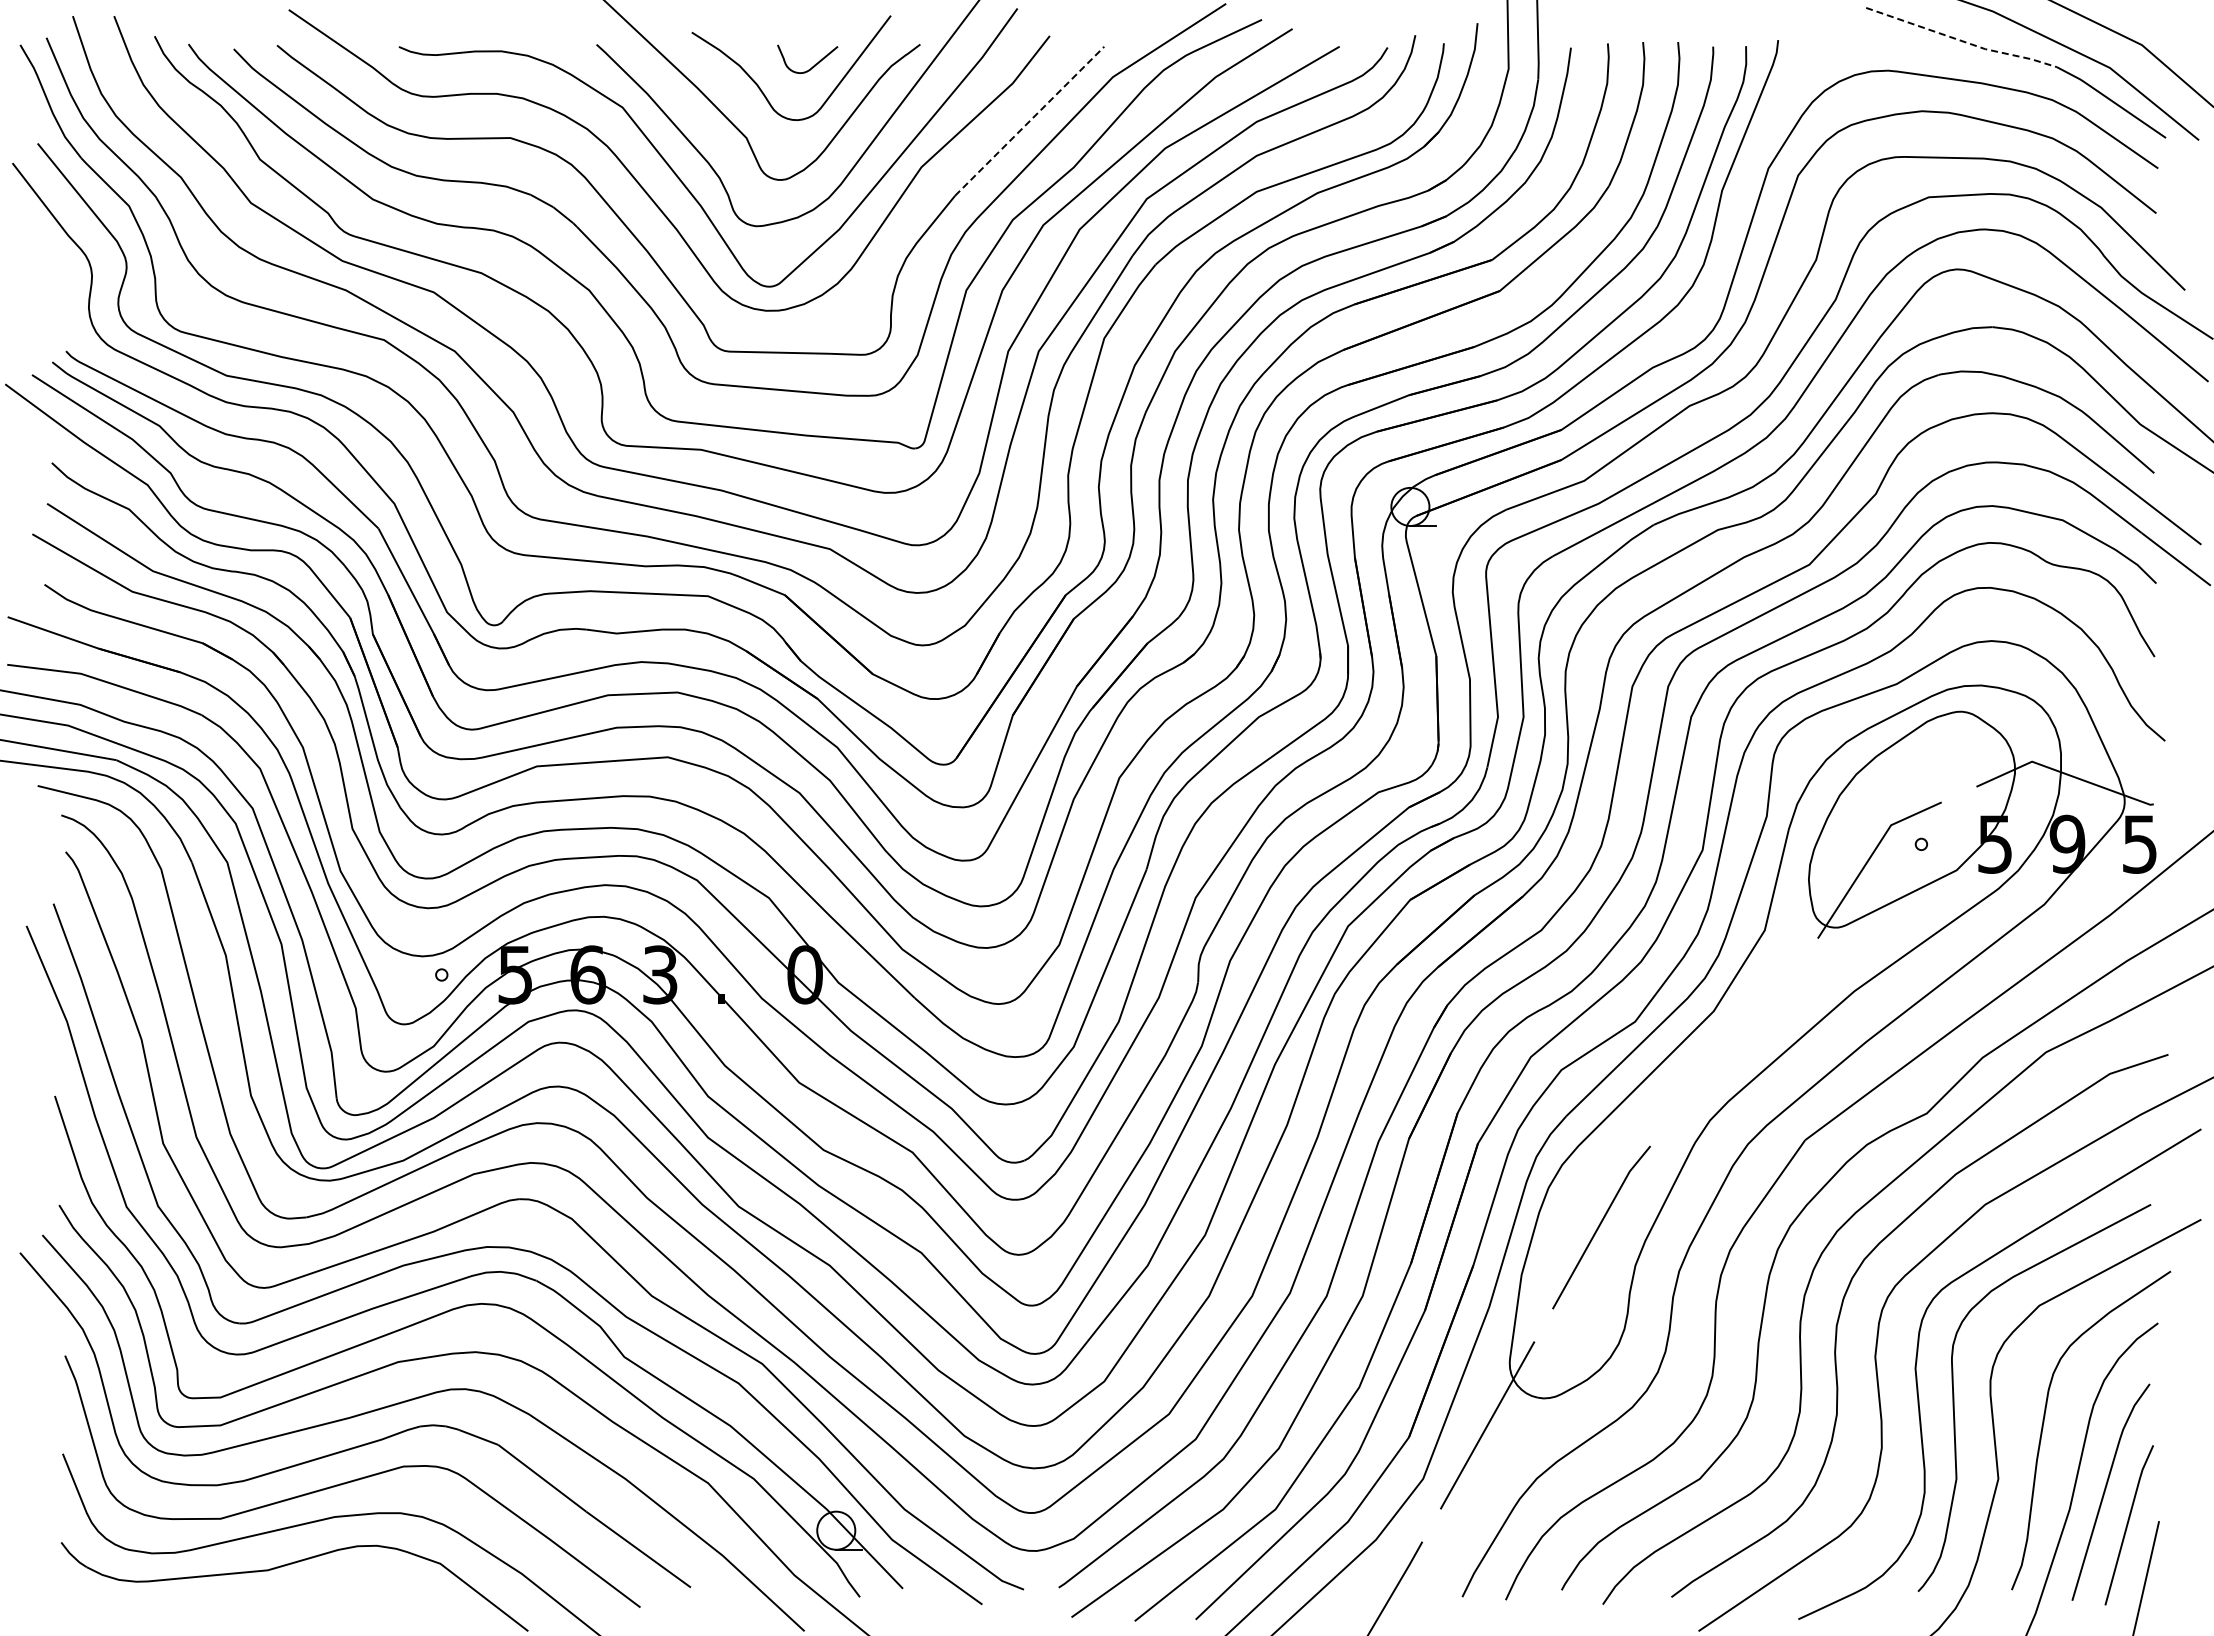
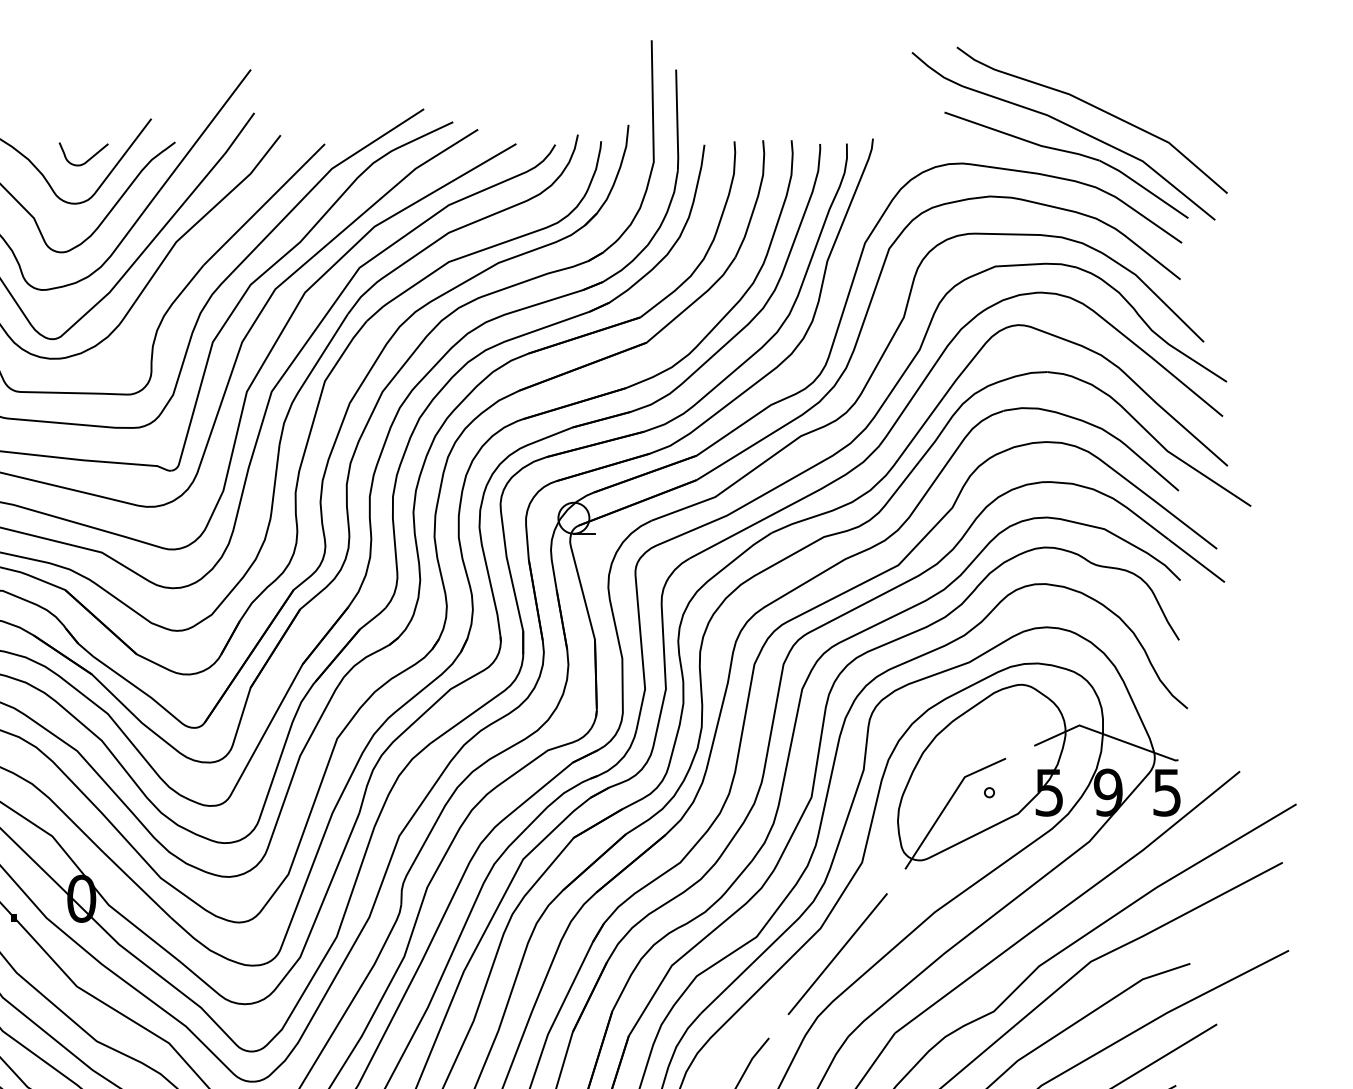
line: (1961, 41) -> (1022, 139), dashed -> solid
line: (1030, 120) -> (264, 204), dashed -> solid
line: (1734, 1042) -> (837, 953), added

